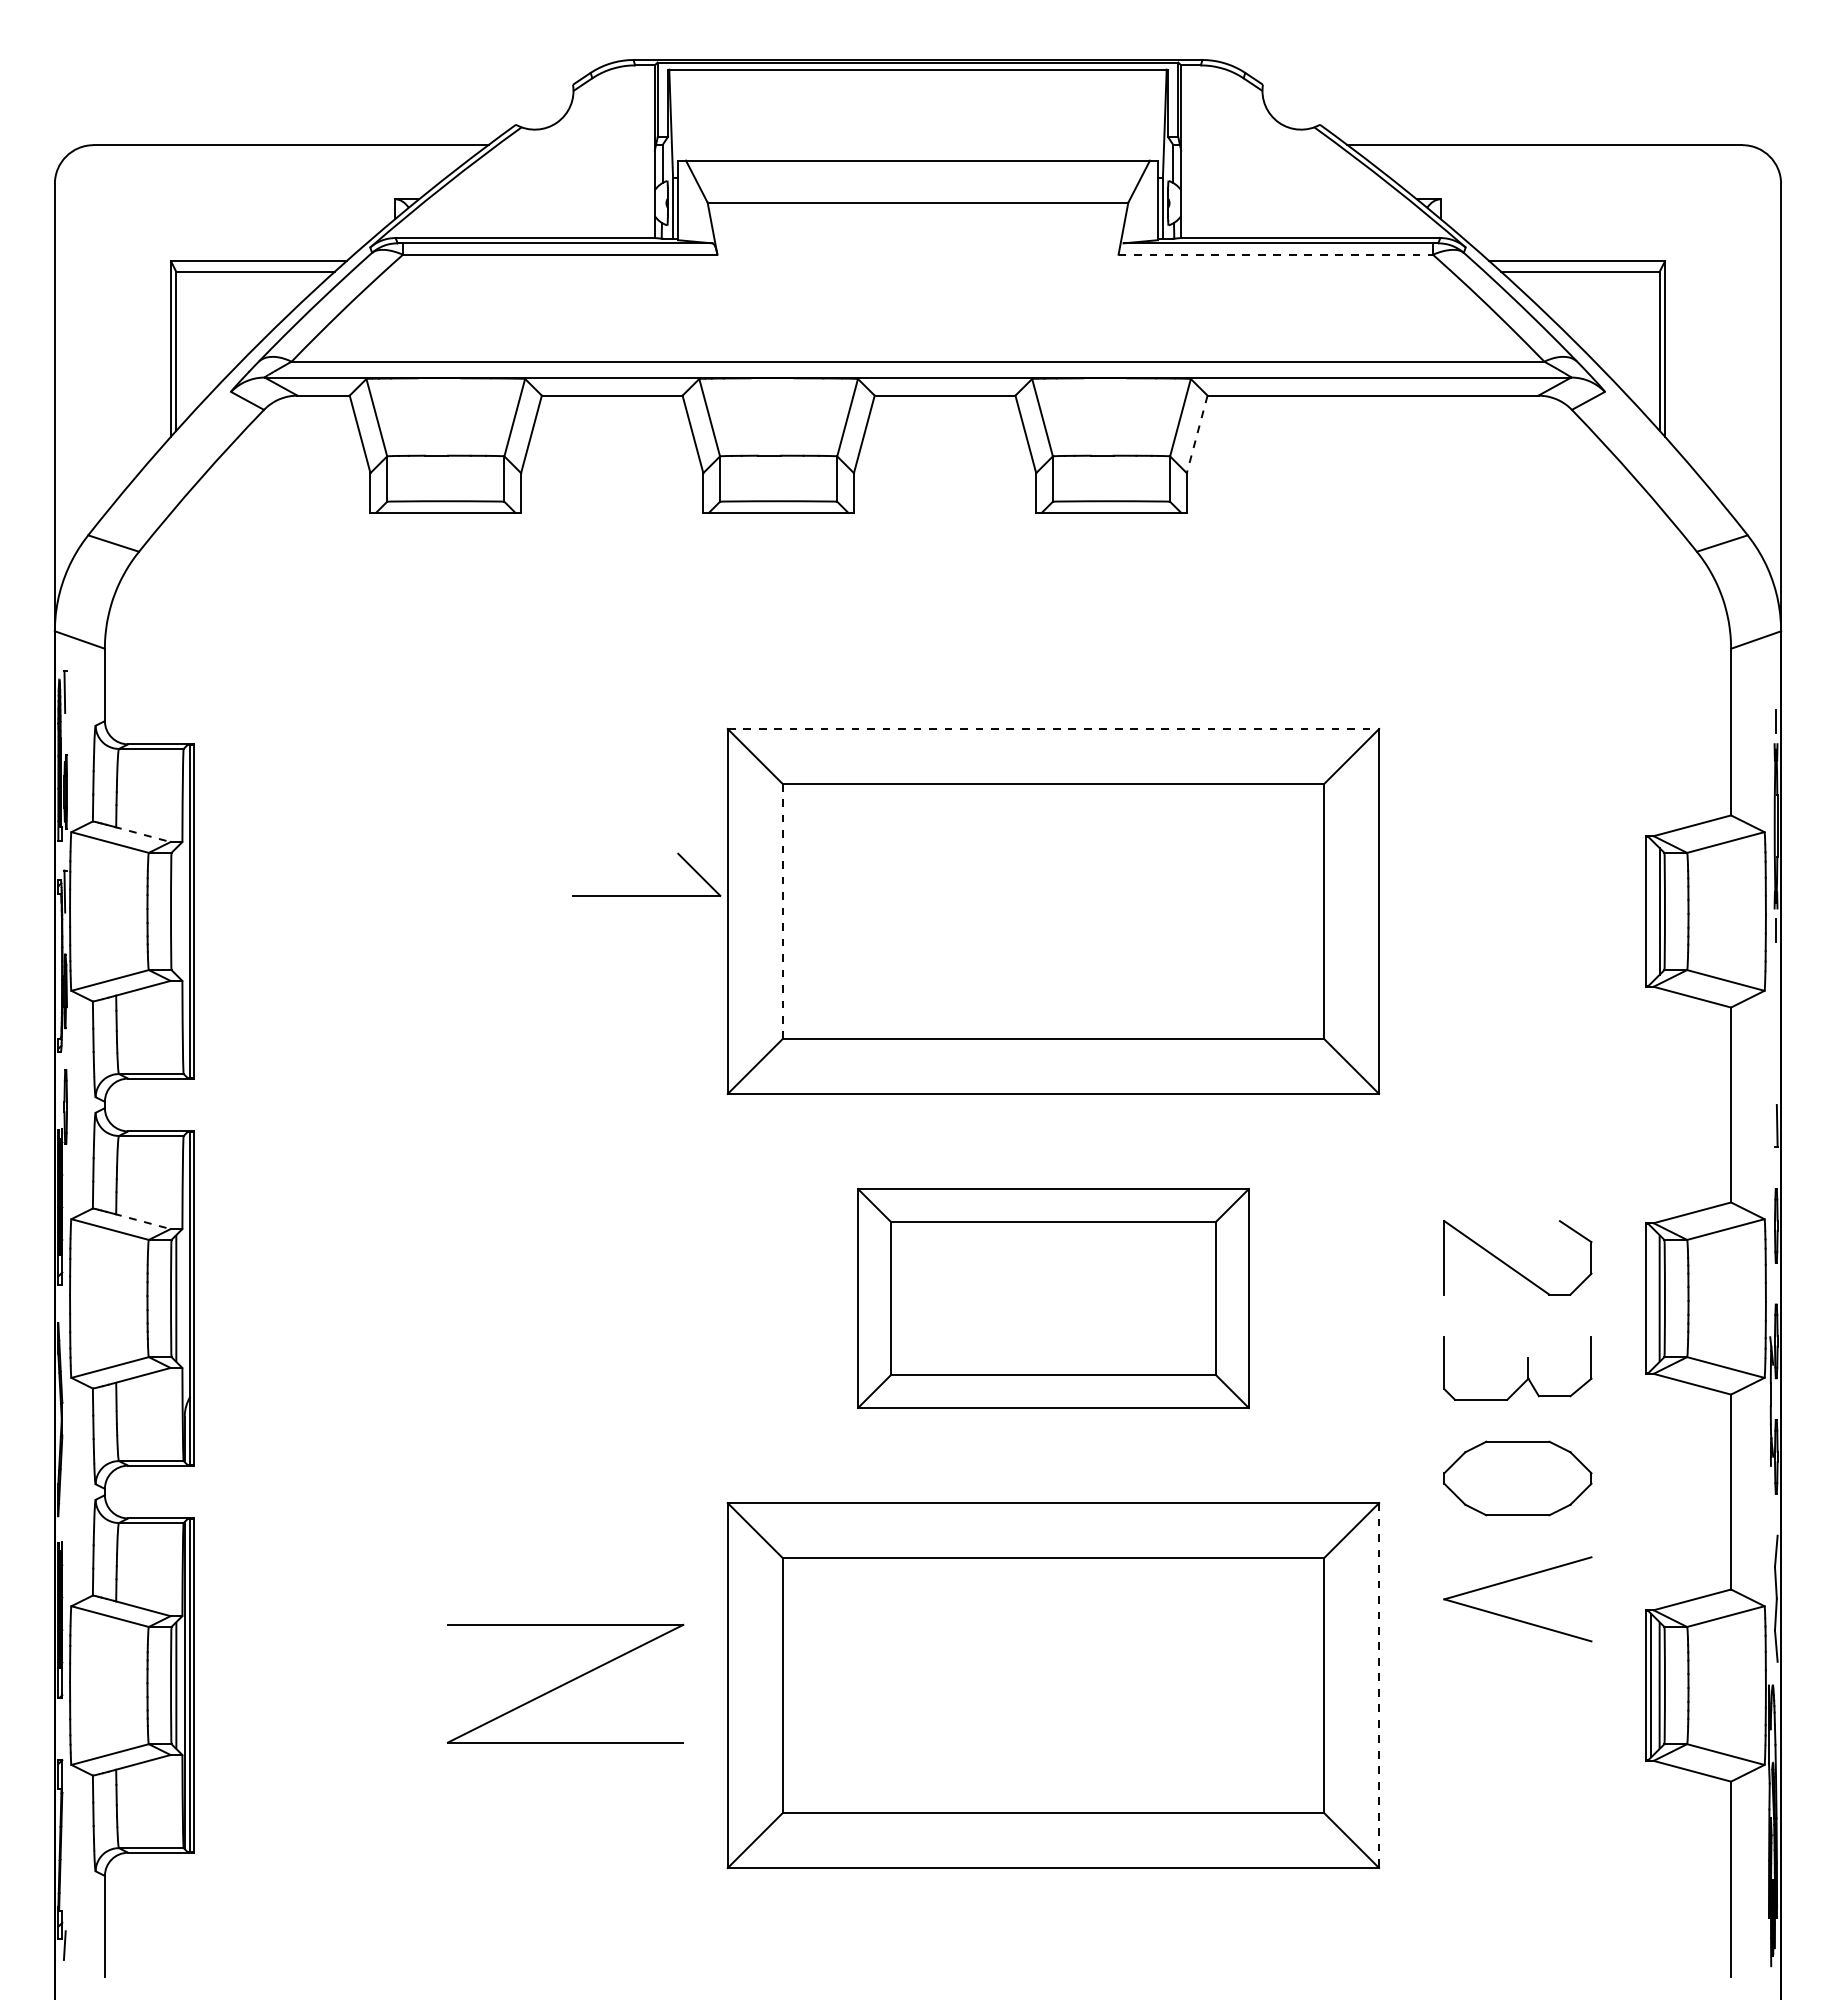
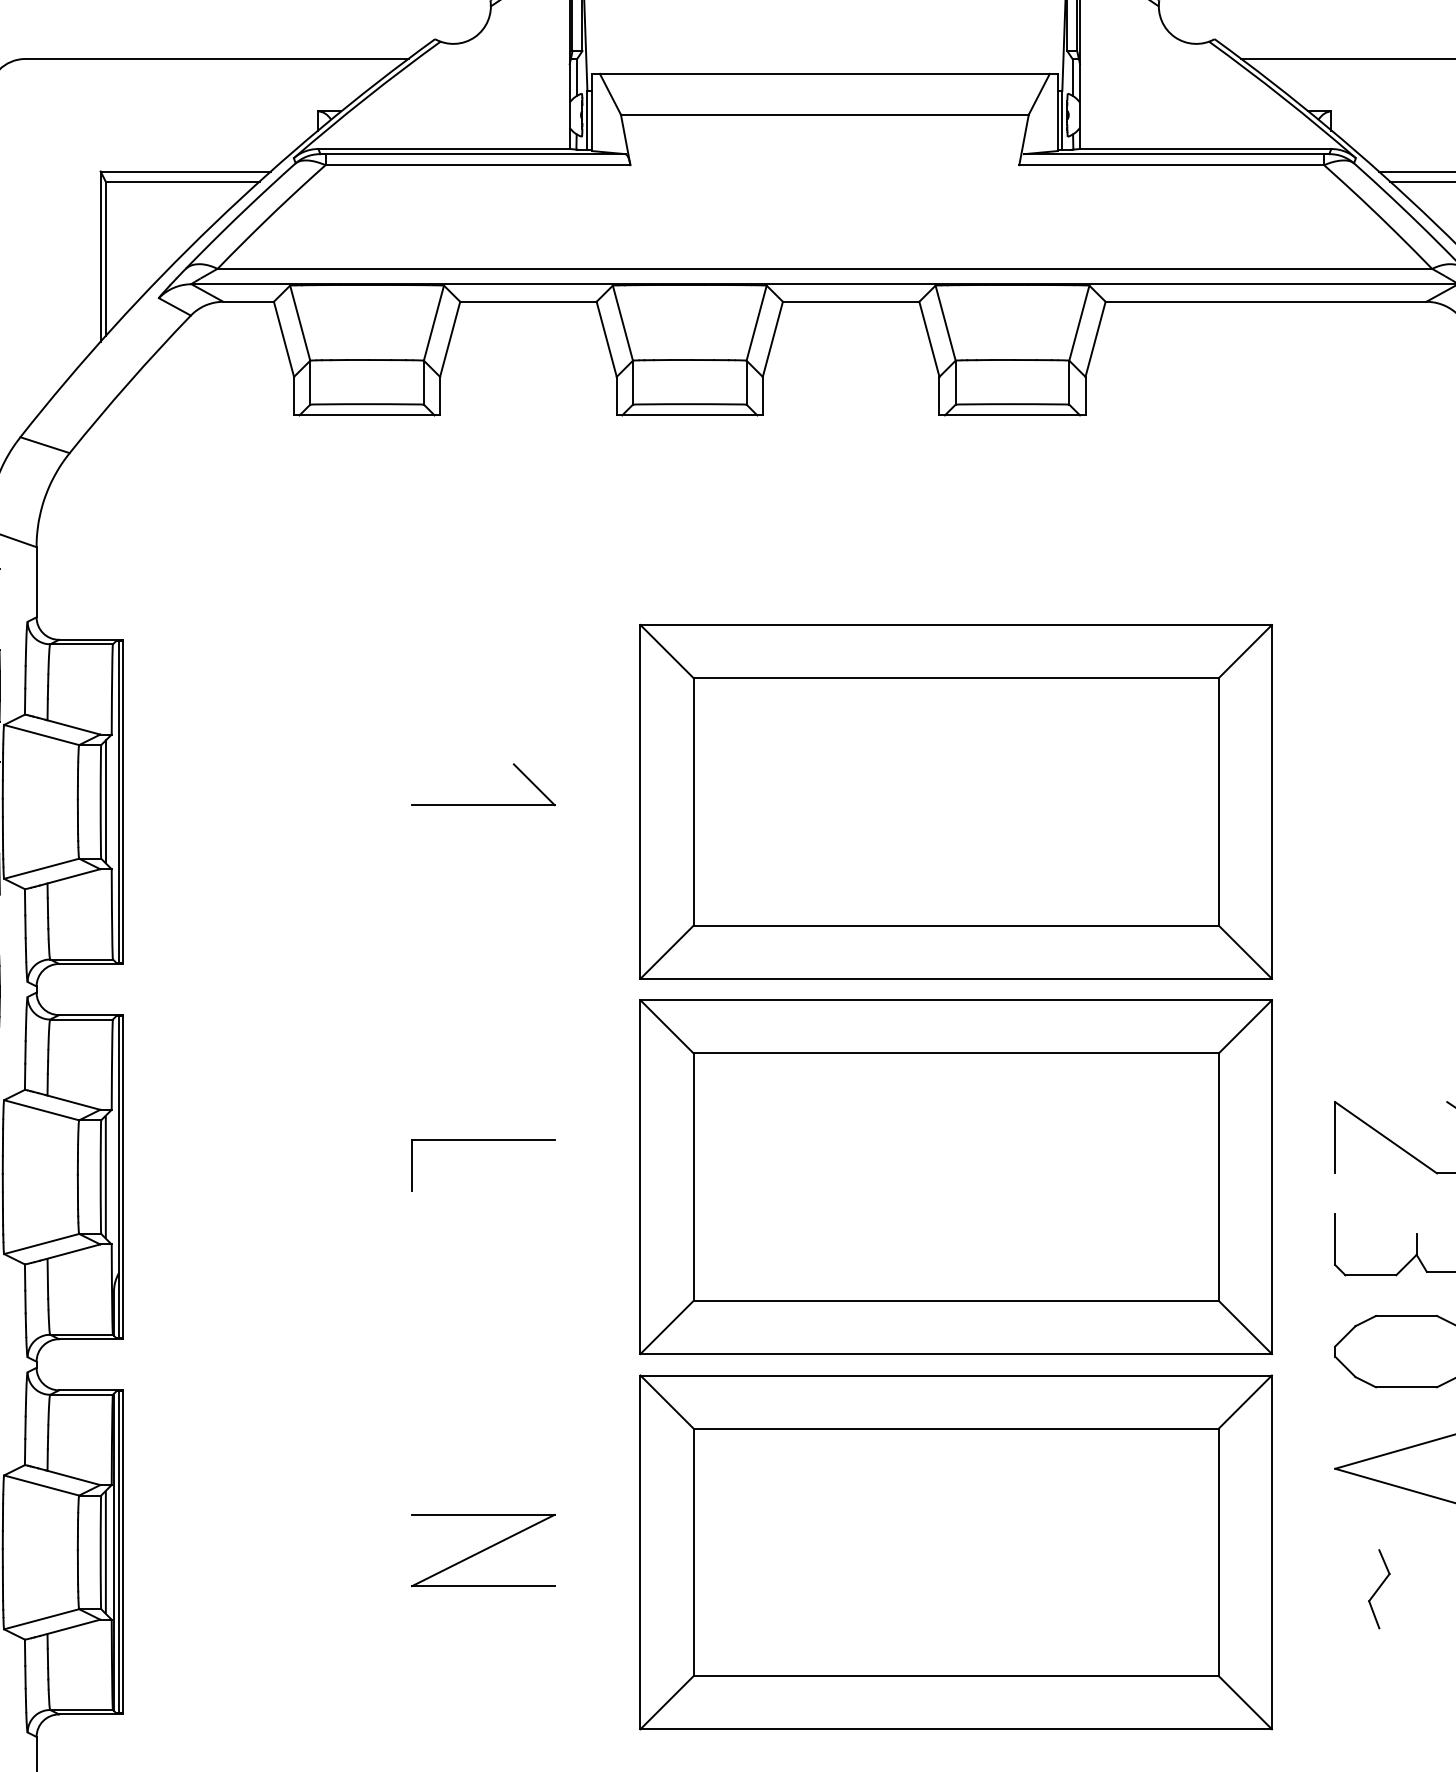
line: (1276, 254) -> (1172, 164), dashed -> solid
line: (1197, 434) -> (1095, 339), dashed -> solid
line: (1053, 729) -> (956, 625), dashed -> solid
line: (142, 834) -> (73, 727), dashed -> solid
part: (646, 895) -> (483, 804), moved
line: (176, 911) -> (105, 801), added
line: (782, 911) -> (693, 801), dashed -> solid
line: (142, 1221) -> (73, 1102), dashed -> solid
part: (565, 1260) -> (483, 1140), added
part: (1053, 1298) -> (956, 1177), size x1.67
part: (565, 1683) -> (483, 1550), size x0.62
line: (1379, 1686) -> (1272, 1553), dashed -> solid
part: (1489, 1723) -> (1378, 1589), added

